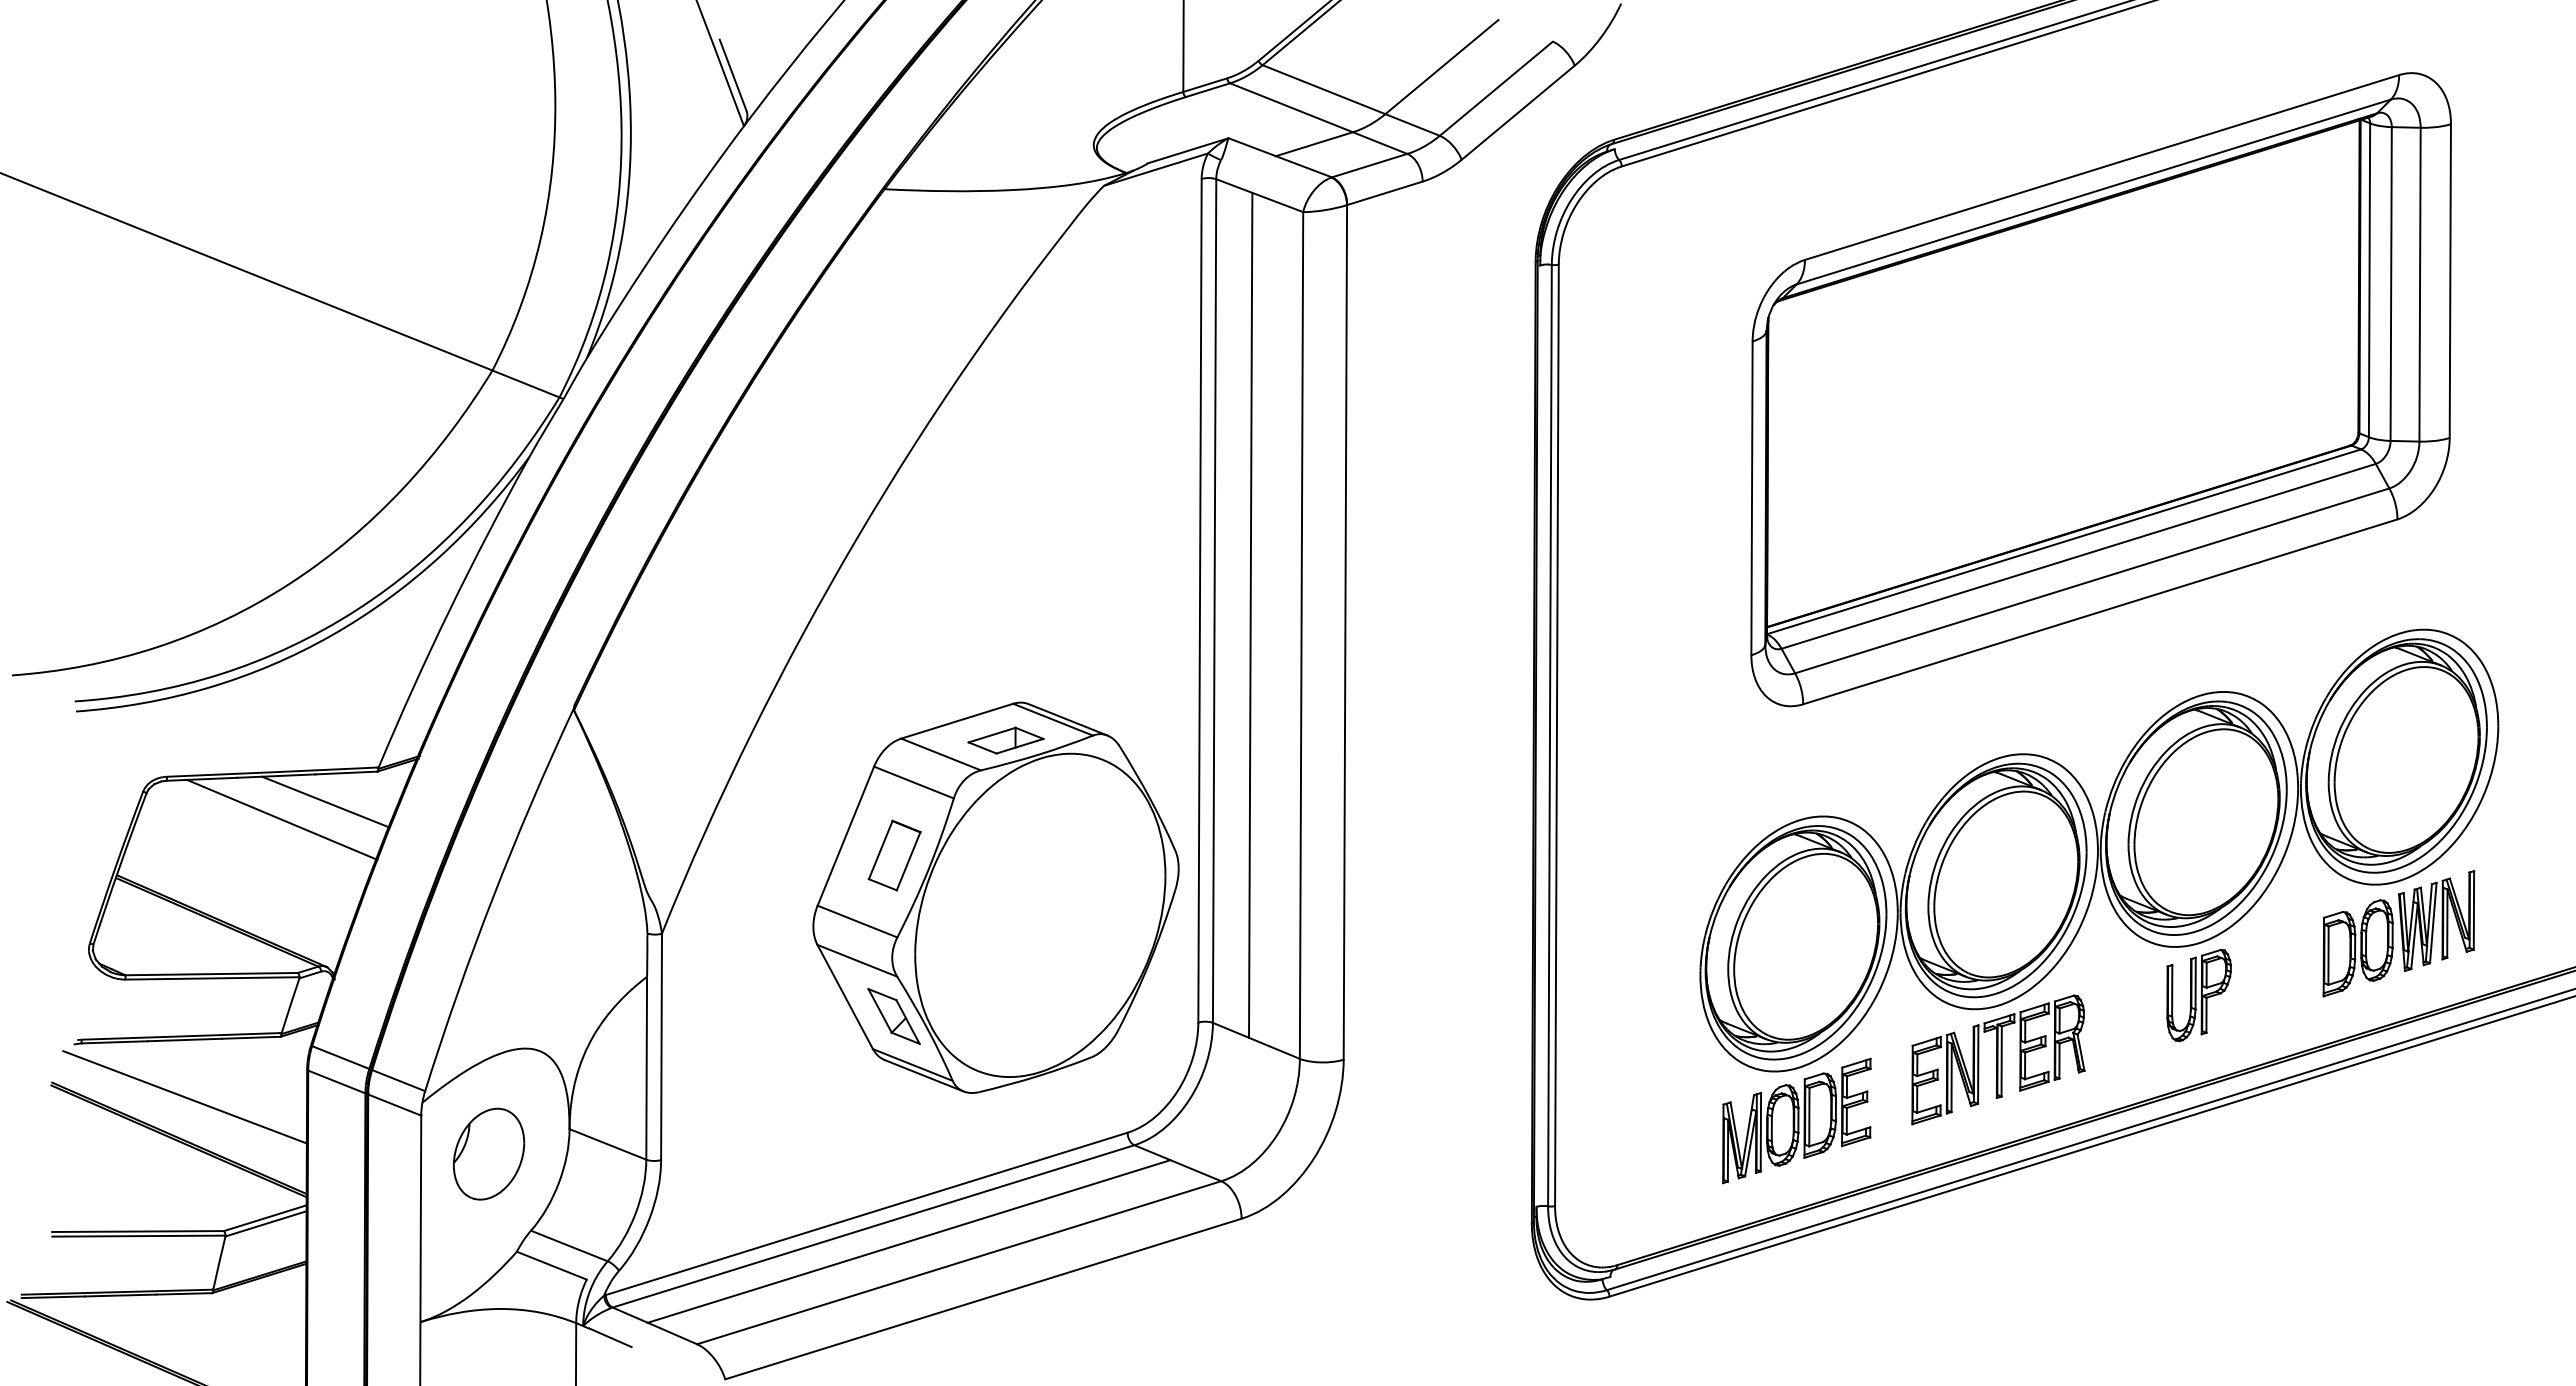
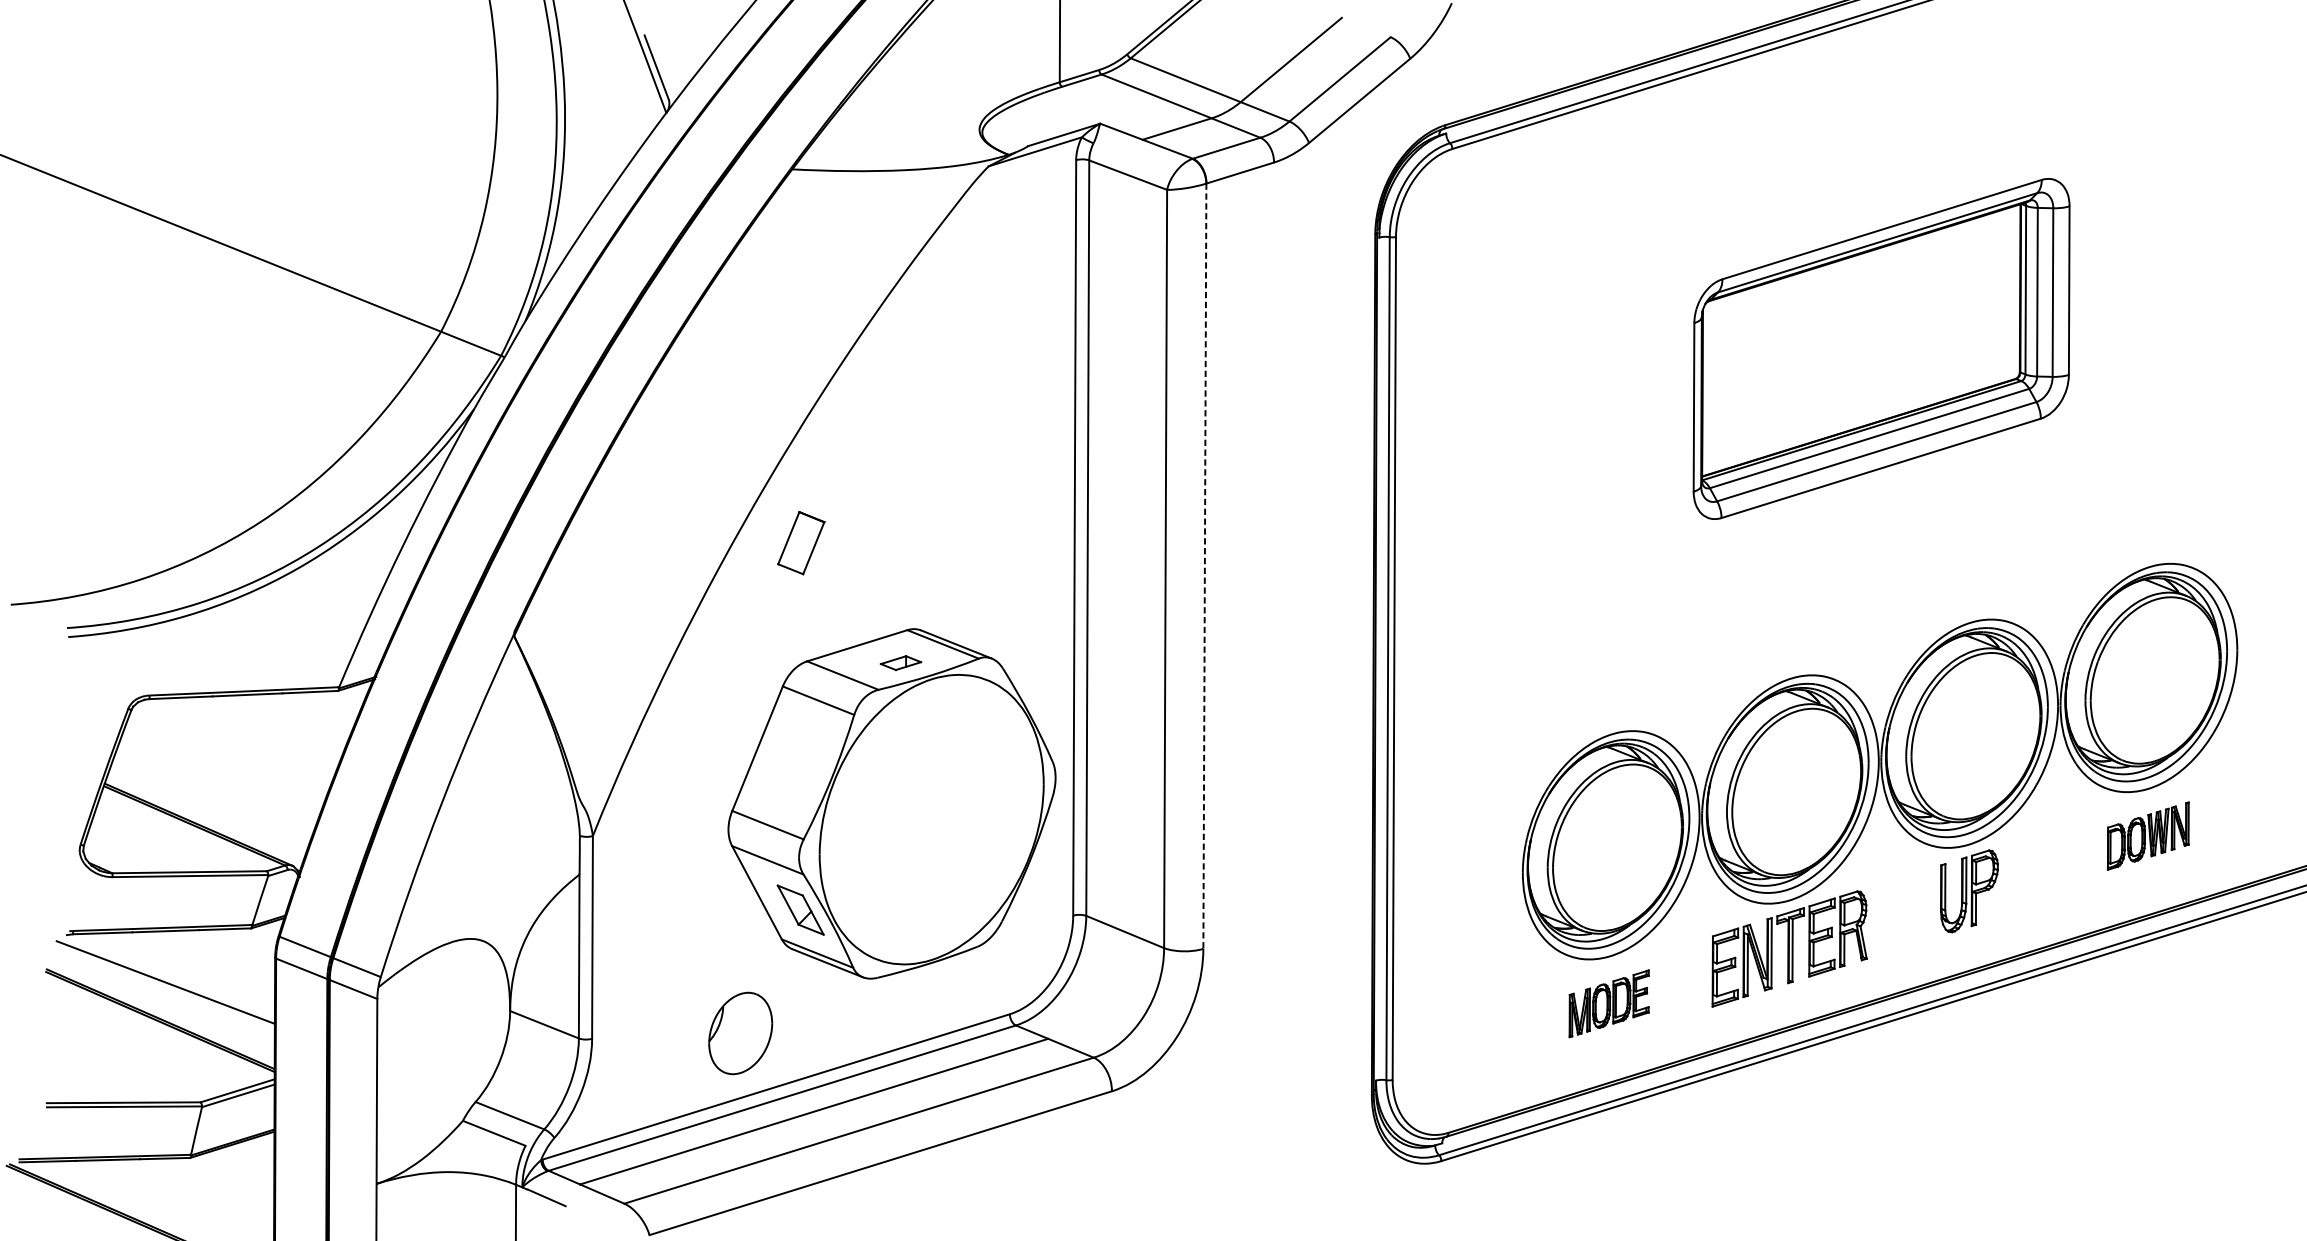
part: (2100, 389) -> (1881, 348), size x0.6
line: (1250, 614) -> (1119, 550), removed
line: (1345, 632) -> (1204, 566), solid -> dashed
part: (1005, 740) -> (900, 663), size x0.6
line: (325, 801) -> (291, 717), removed
line: (282, 819) -> (253, 733), removed
part: (894, 855) -> (801, 543), moved
part: (2398, 933) -> (2147, 835), size x0.6
part: (1796, 1120) -> (1608, 1003), size x0.6
part: (489, 1153) -> (741, 1032), moved

